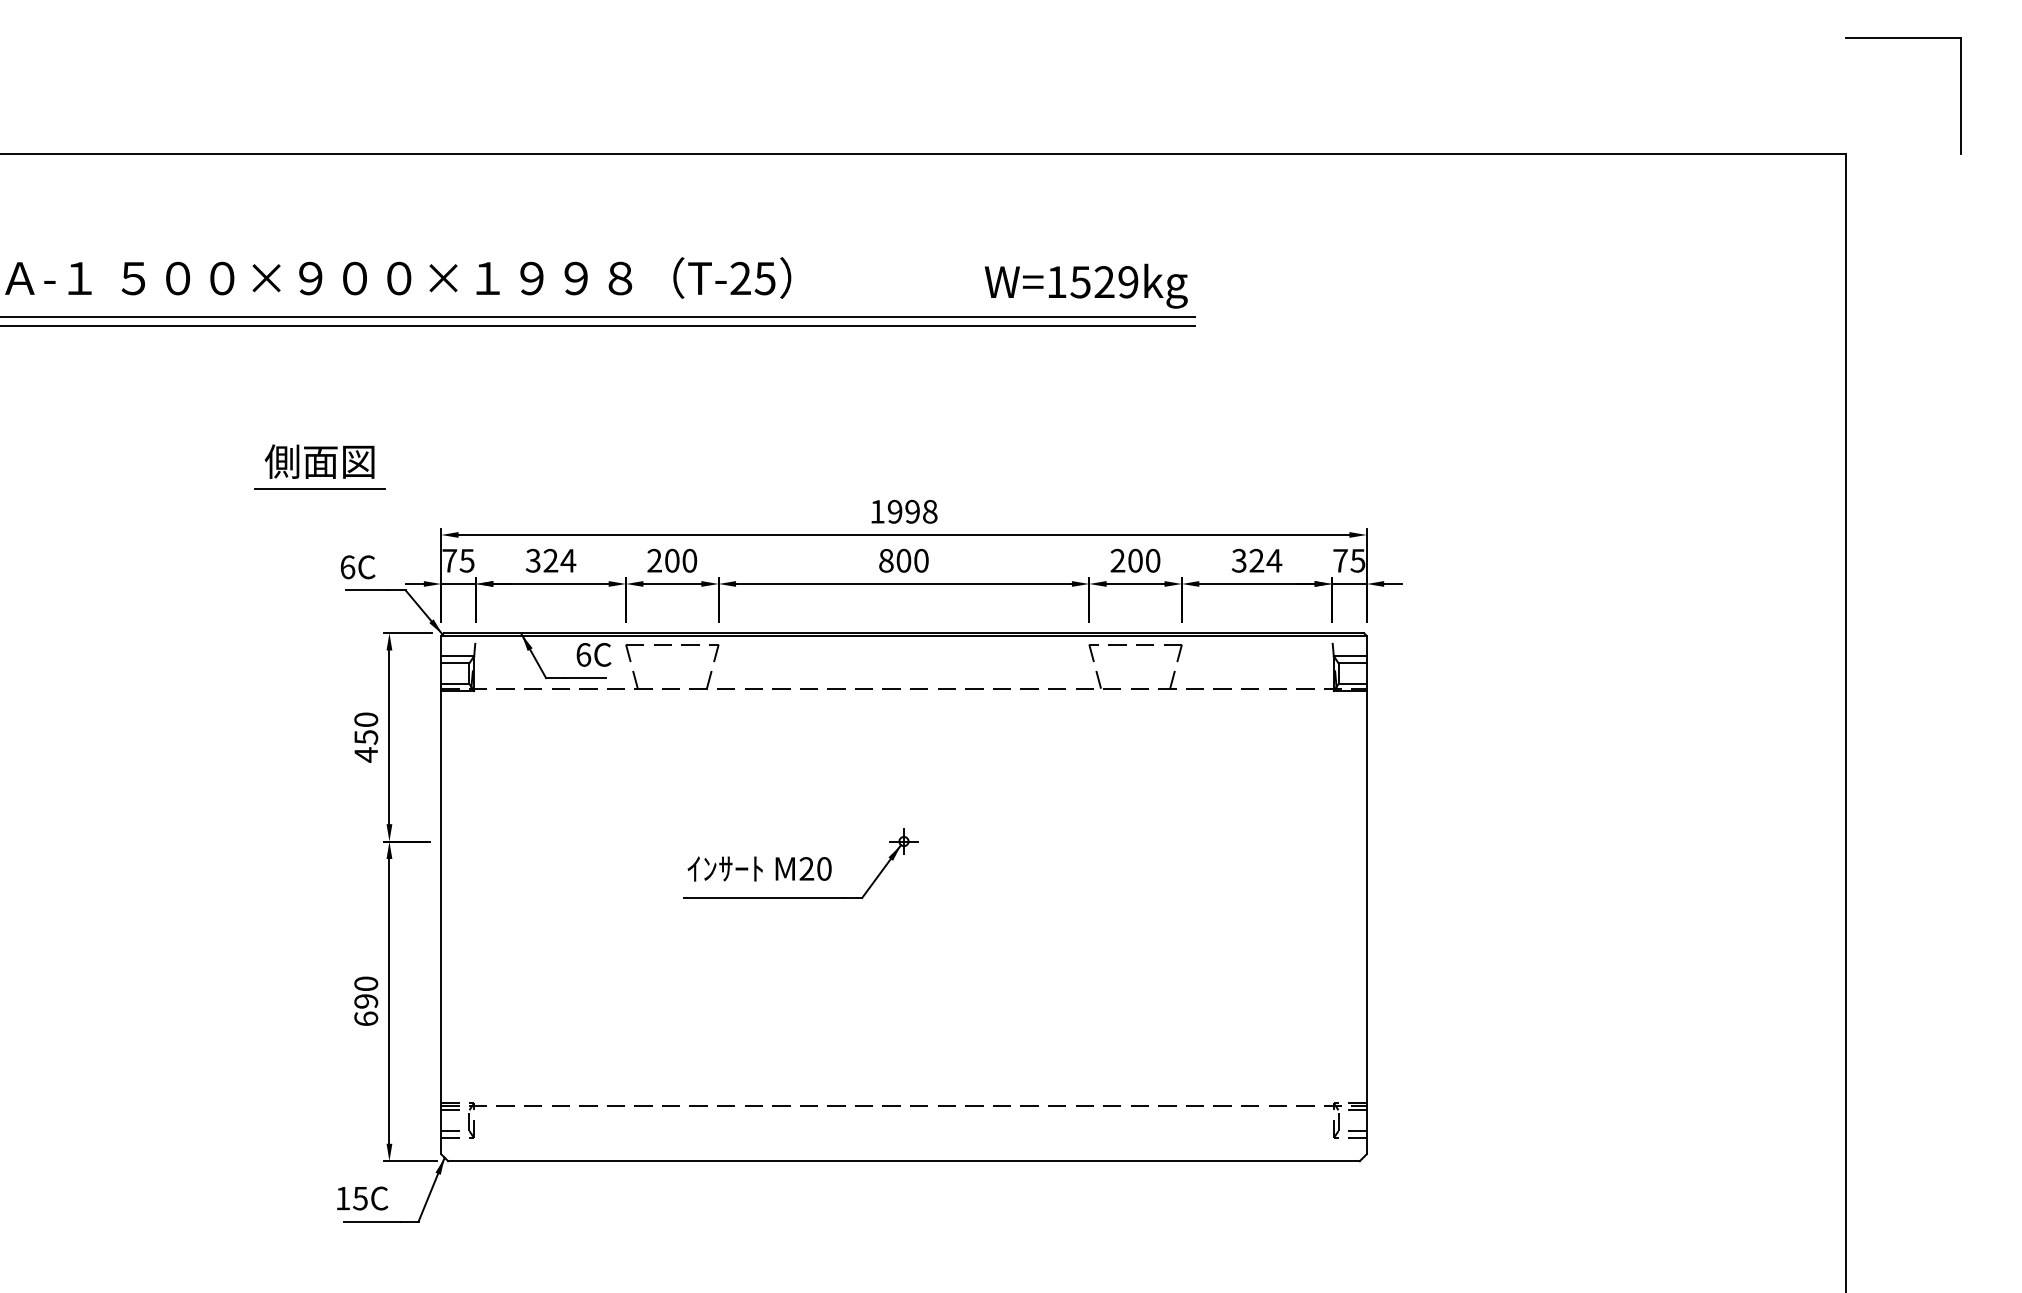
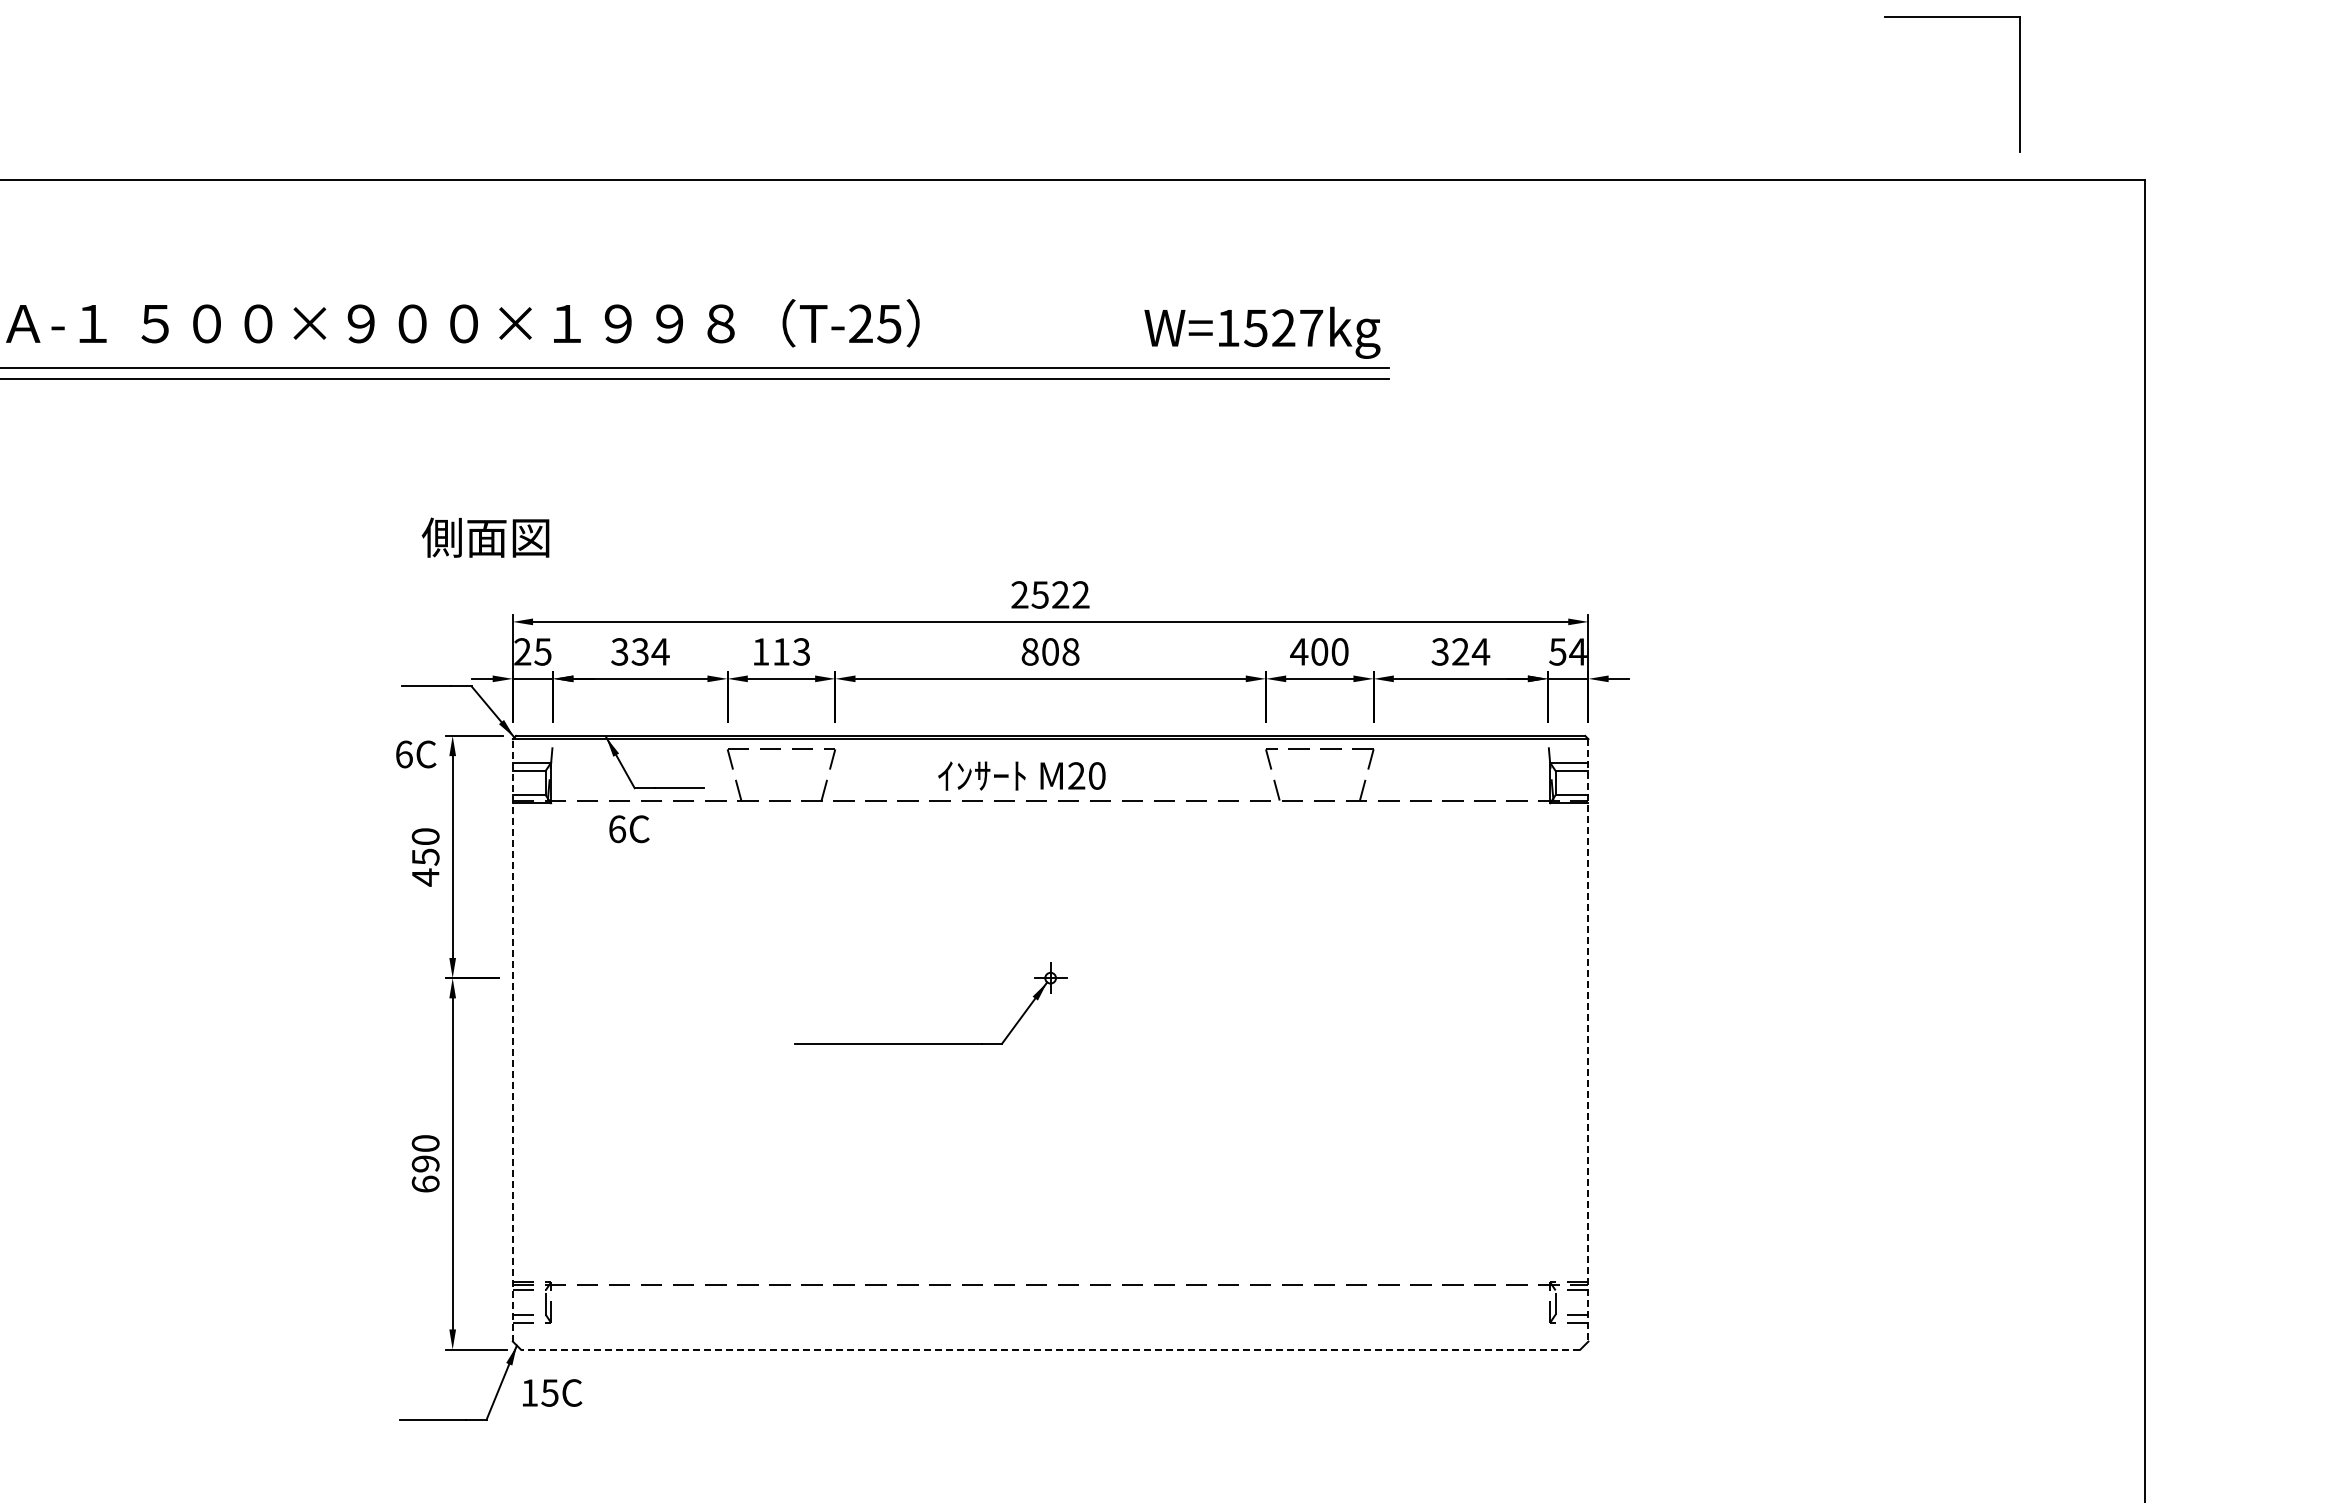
part: (1903, 38) -> (1952, 17), moved
text: (1128, 282) -> (1311, 328), W=1529kg -> W=1527kg
text: (319, 461) -> (485, 537), moved
line: (319, 489) -> (371, 568), removed
text: (903, 511) -> (1050, 594), 1998 -> 2522
text: (449, 560) -> (522, 651), 75 -> 25
text: (550, 560) -> (639, 651), 324 -> 334
text: (672, 560) -> (781, 651), 200 -> 113
text: (921, 560) -> (1070, 651), 800 -> 808
text: (1118, 560) -> (1299, 651), 200 -> 400
text: (1348, 560) -> (1567, 651), 75 -> 54
text: (358, 567) -> (416, 754), moved
text: (594, 655) -> (629, 829), moved
text: (759, 868) -> (1021, 775), moved
line: (440, 894) -> (512, 1039), solid -> dashed
line: (1366, 895) -> (1588, 1040), solid -> dashed
line: (903, 1161) -> (1050, 1349), solid -> dashed
text: (362, 1198) -> (552, 1392), moved

